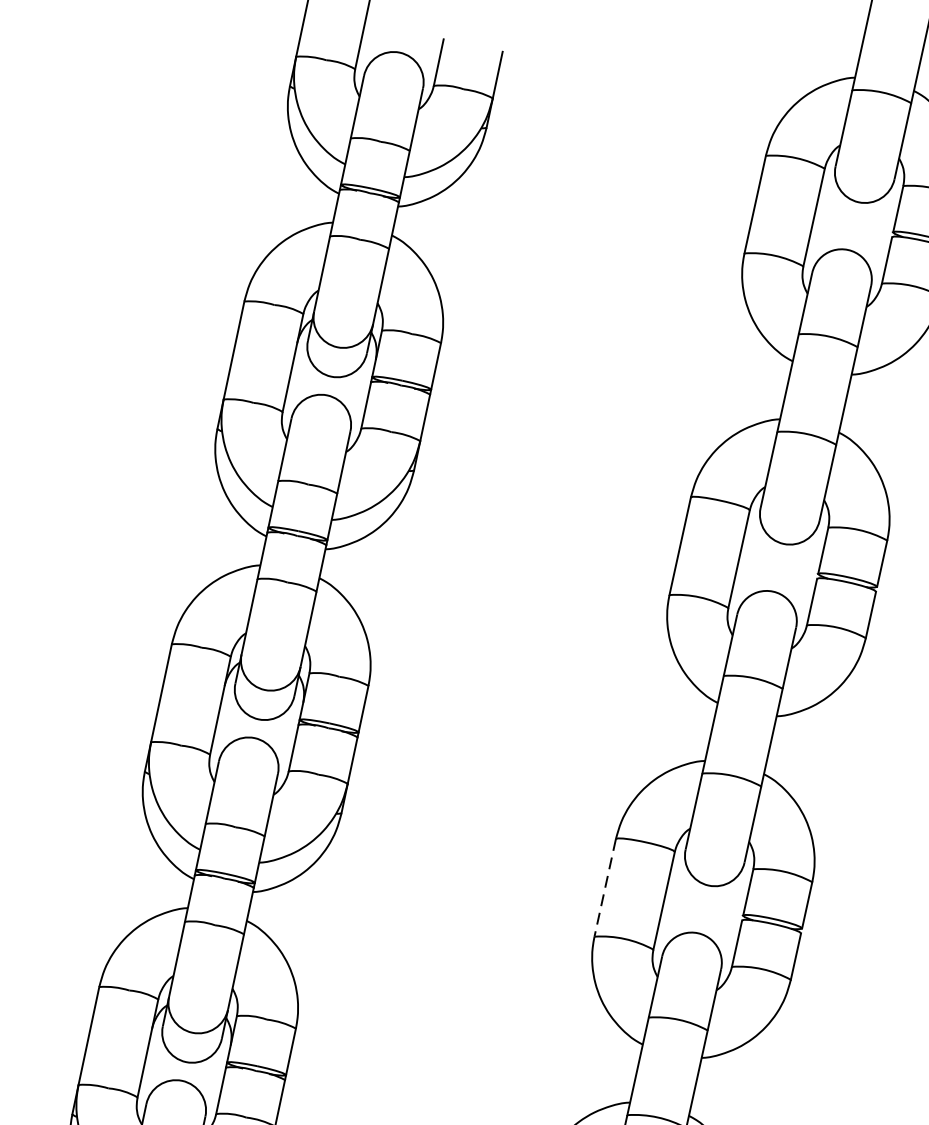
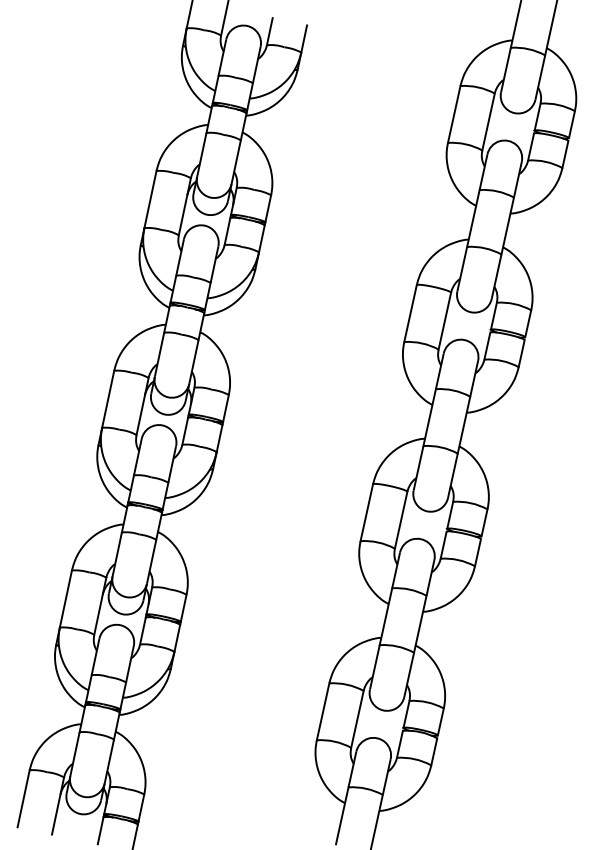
line: (604, 889) -> (366, 513), dashed -> solid

